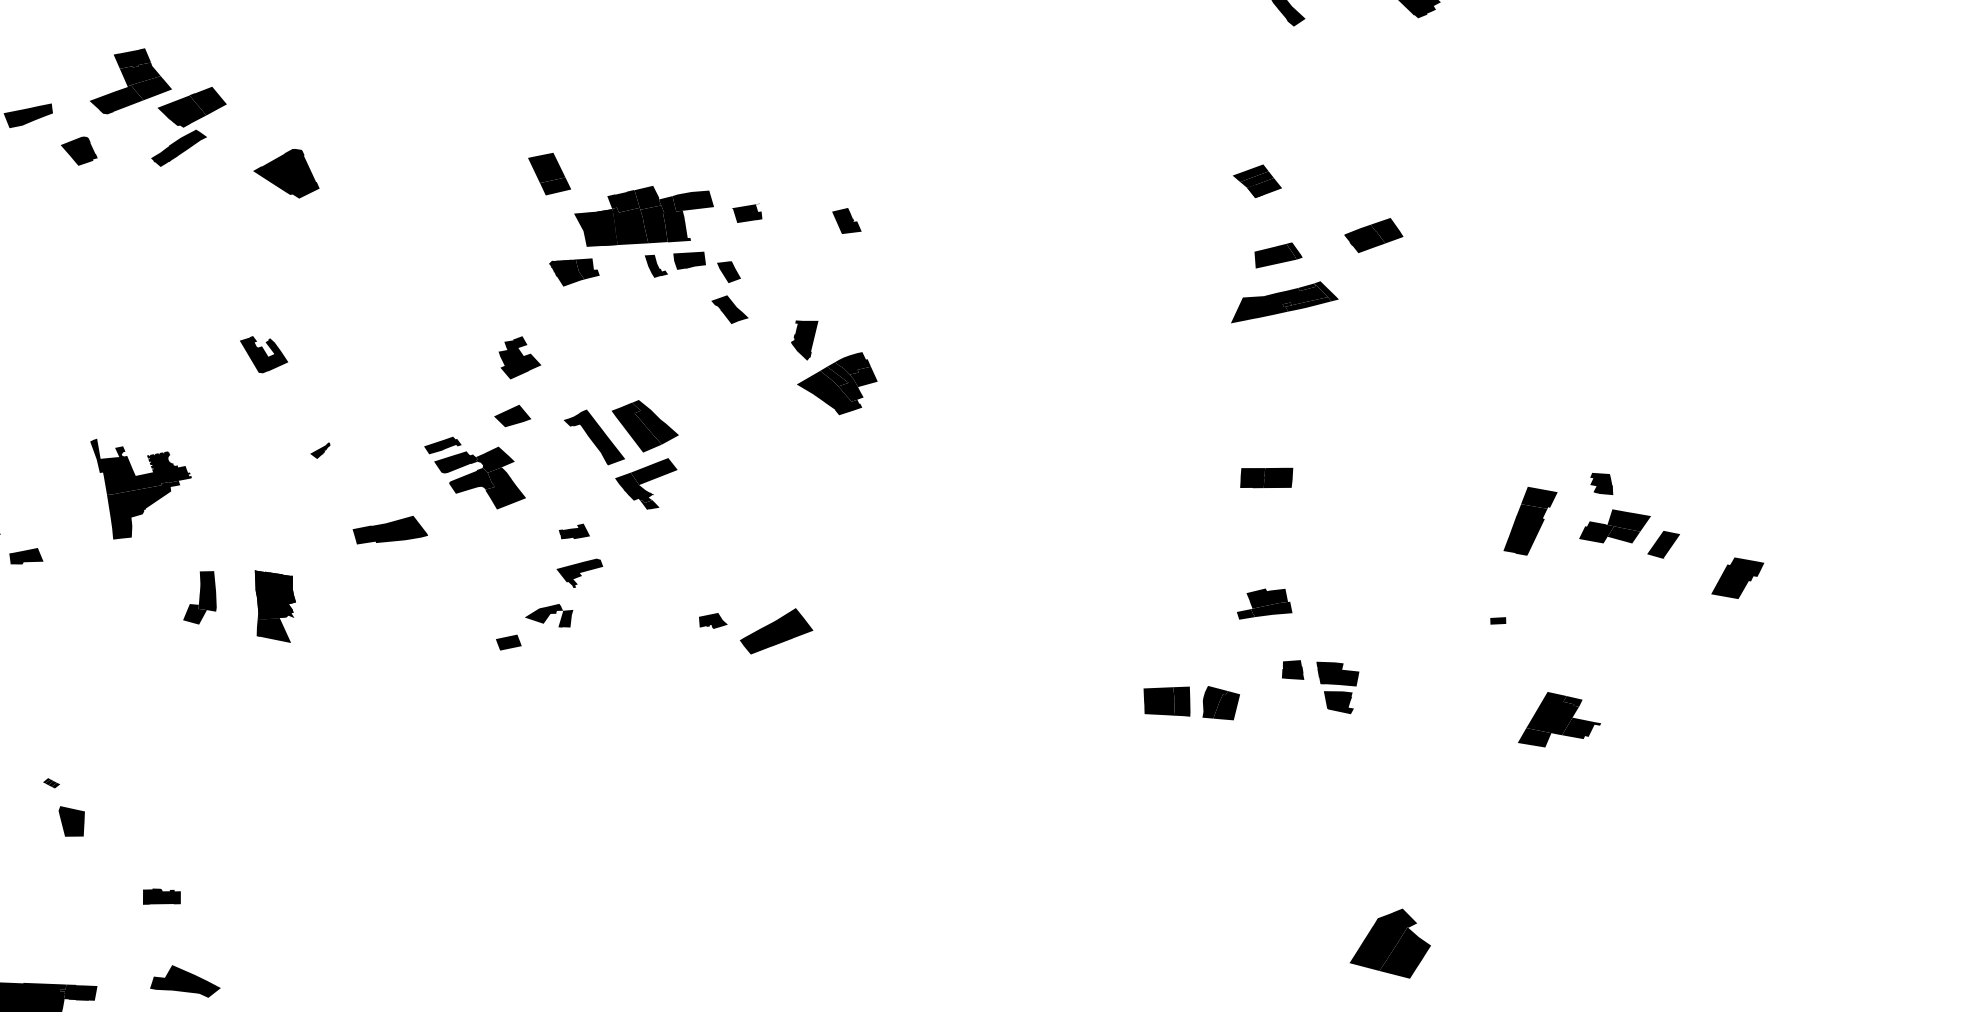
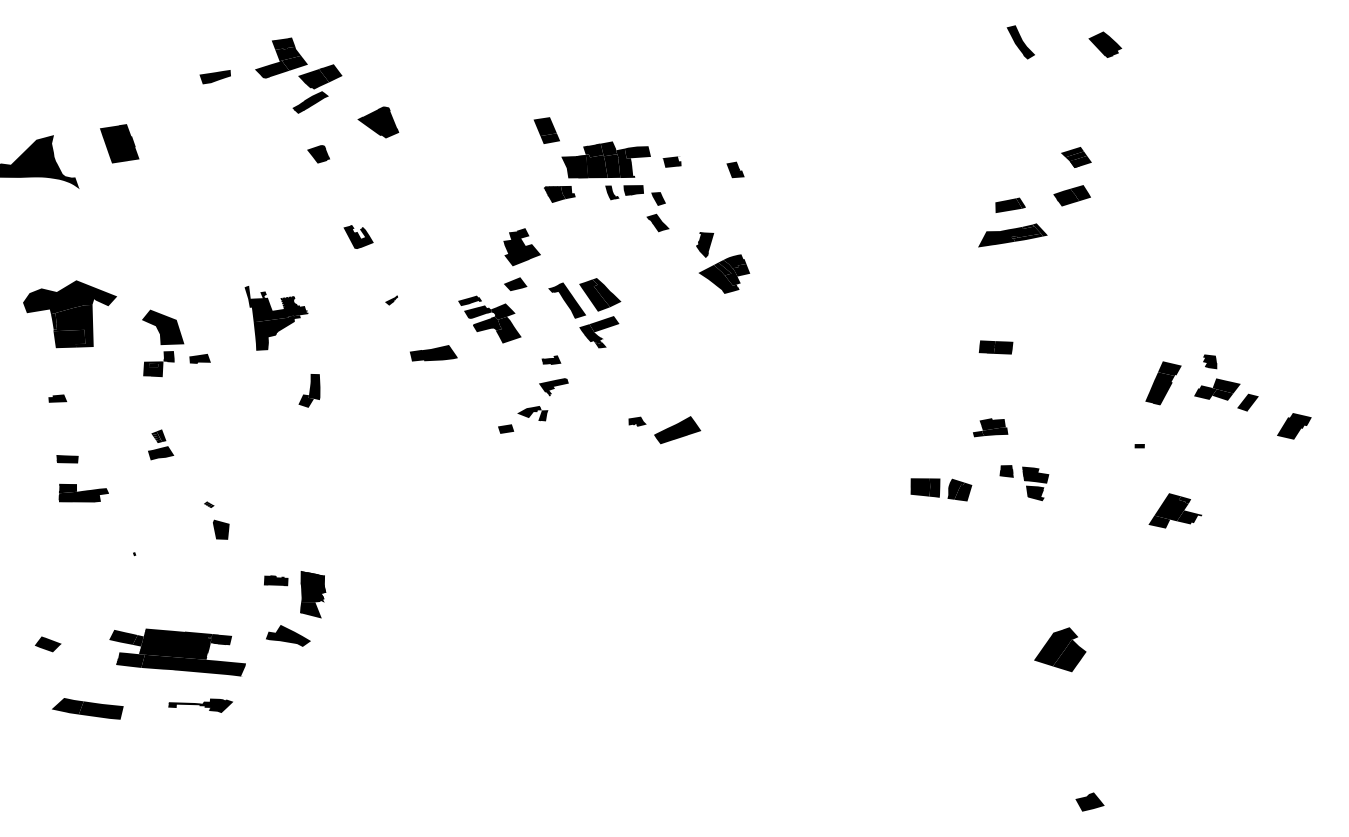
part: (78, 151) -> (318, 154), moved
part: (1257, 181) -> (1076, 157), moved
part: (518, 356) -> (521, 246), size x1.4
part: (276, 606) -> (313, 594), moved

